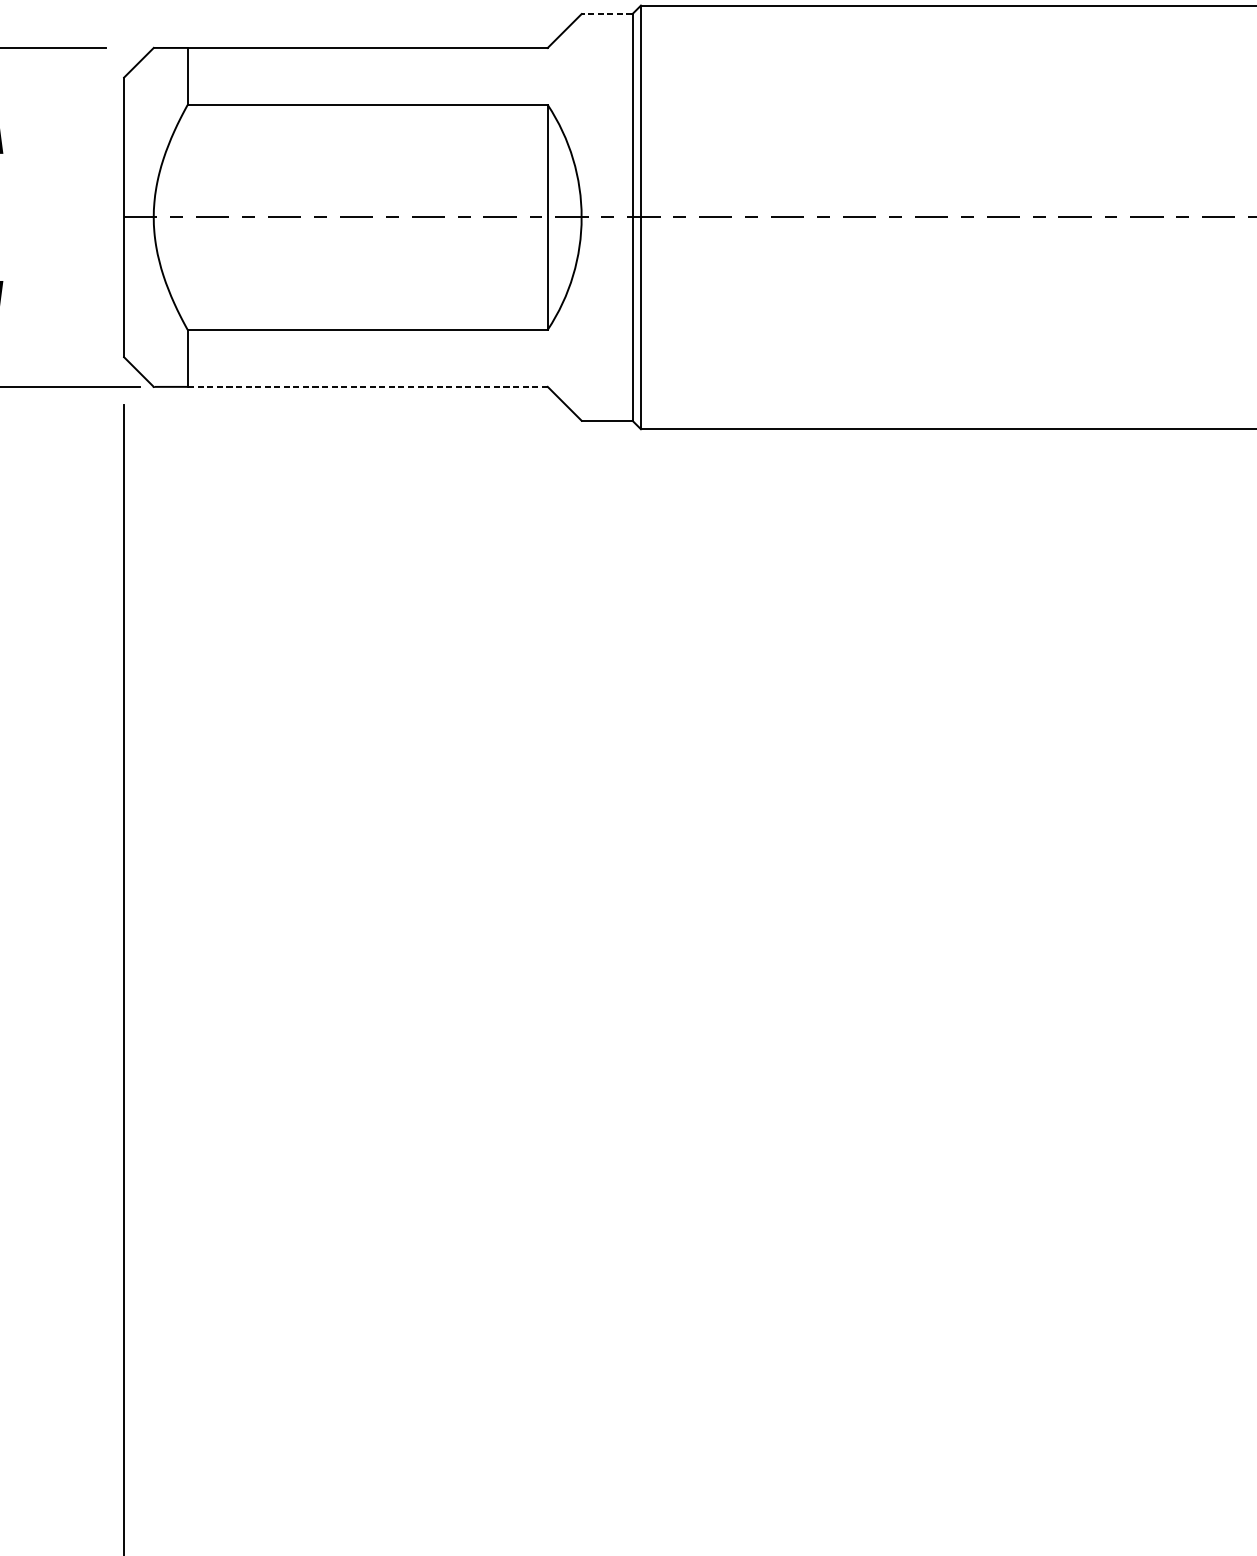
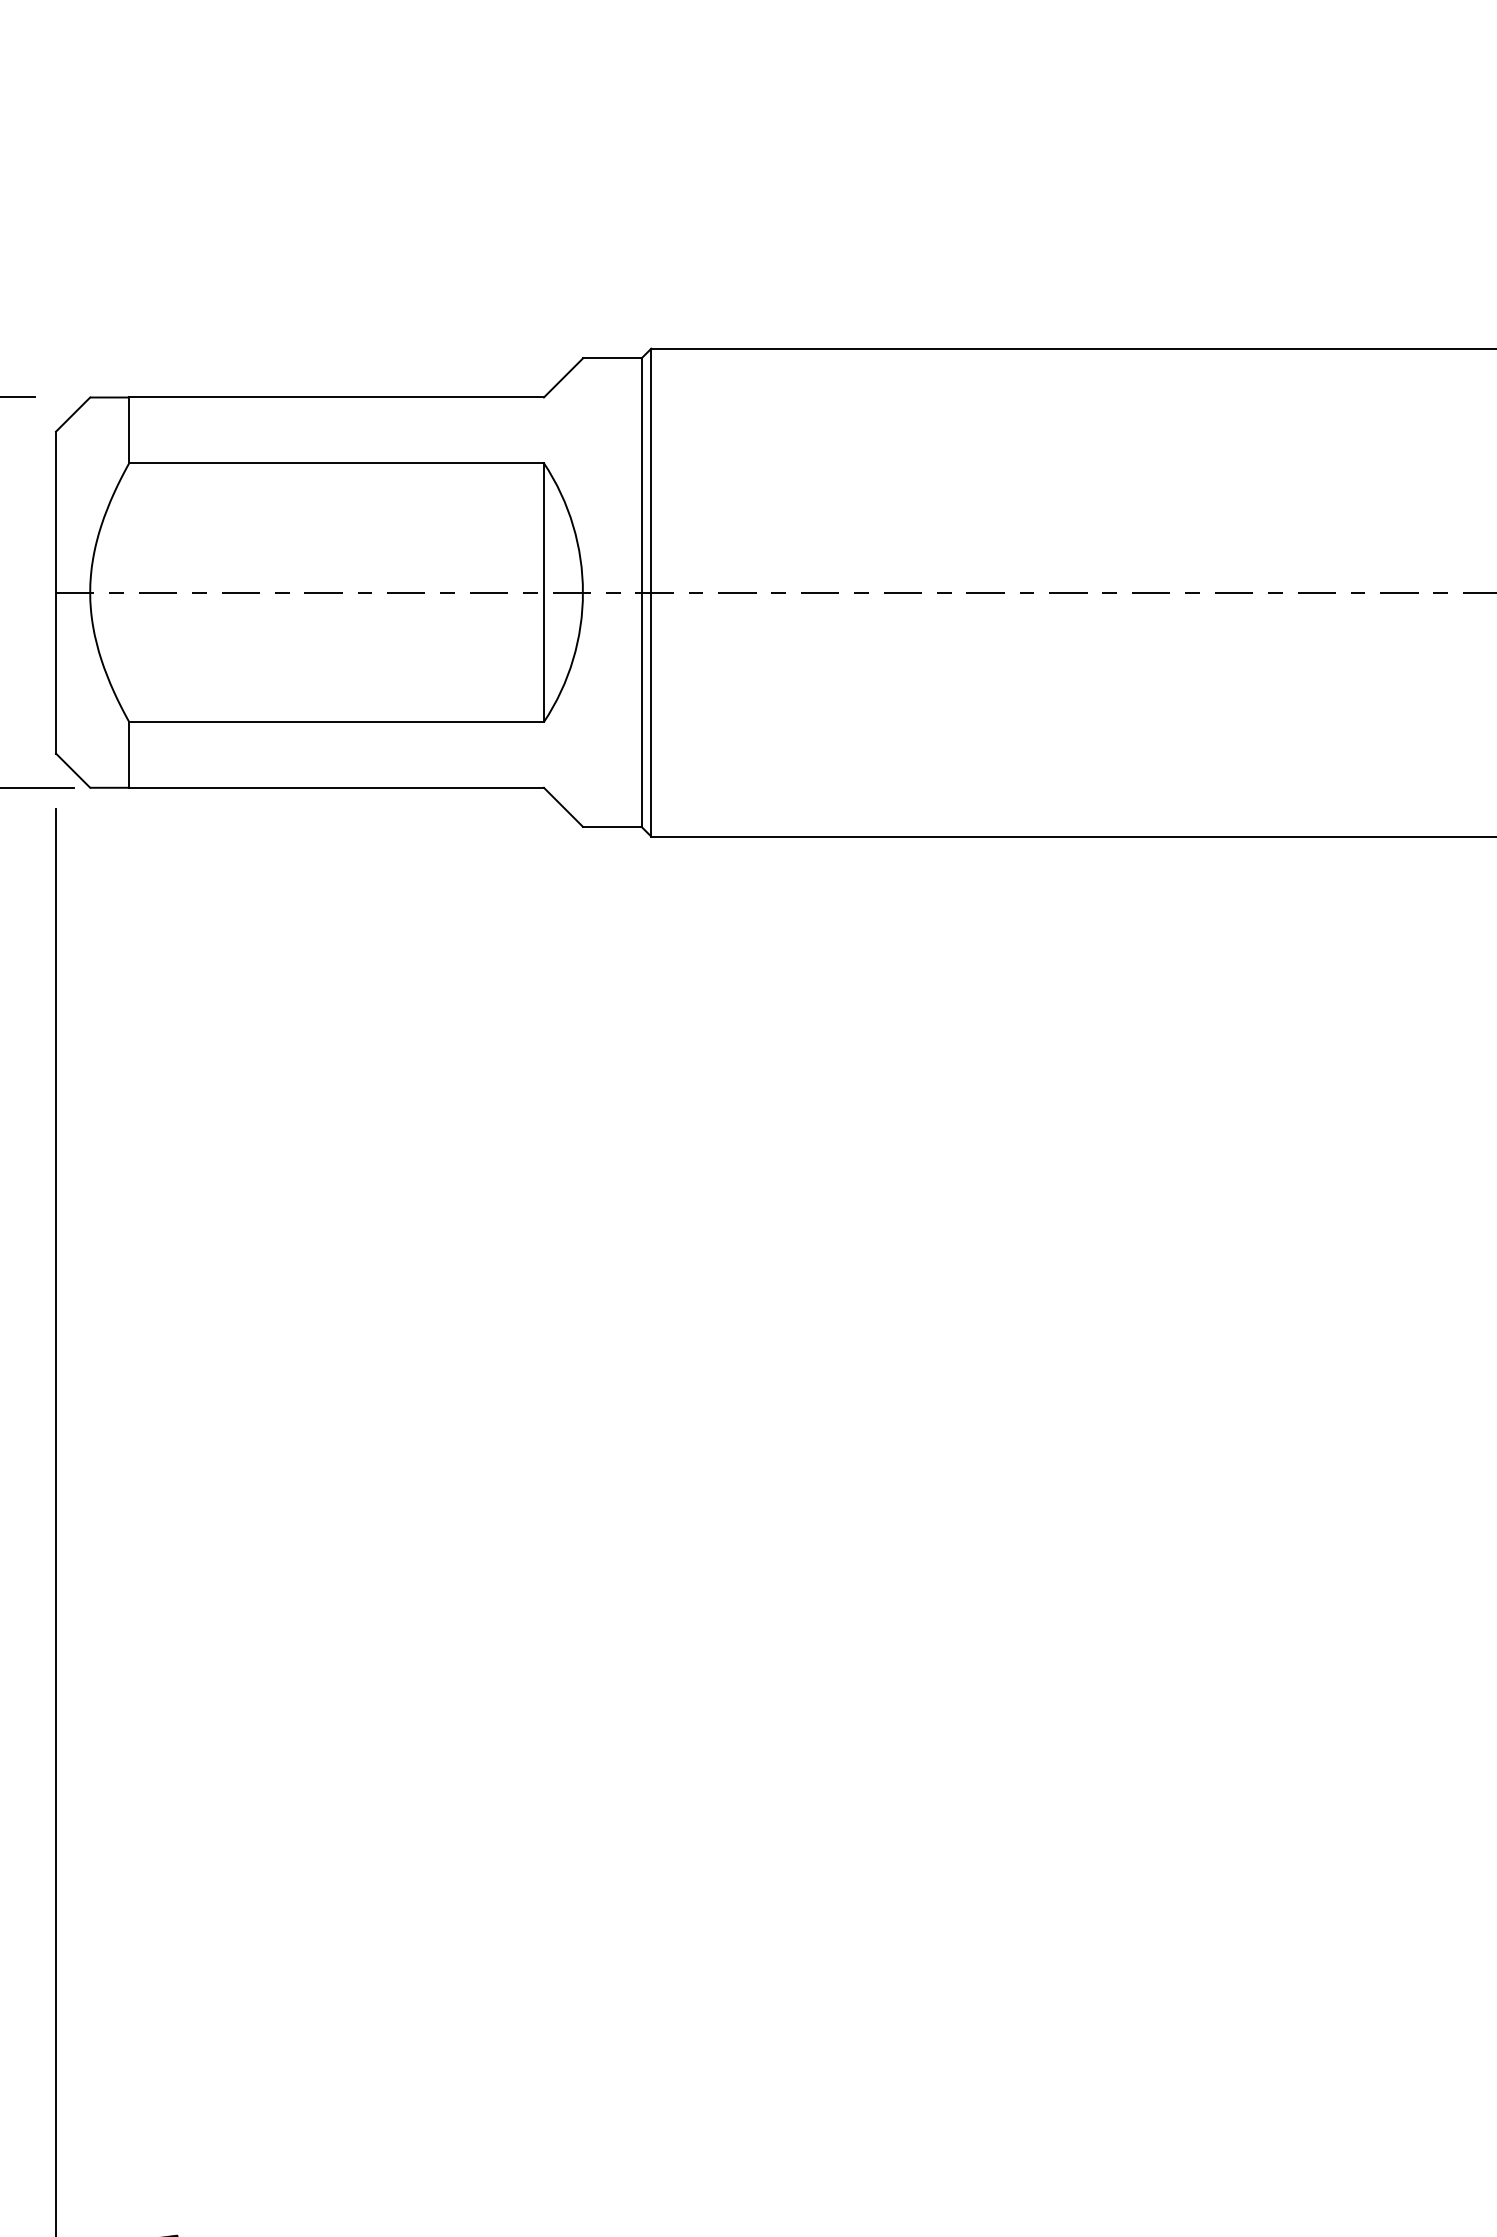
line: (606, 14) -> (611, 358), dashed -> solid
line: (367, 386) -> (336, 787), dashed -> solid

